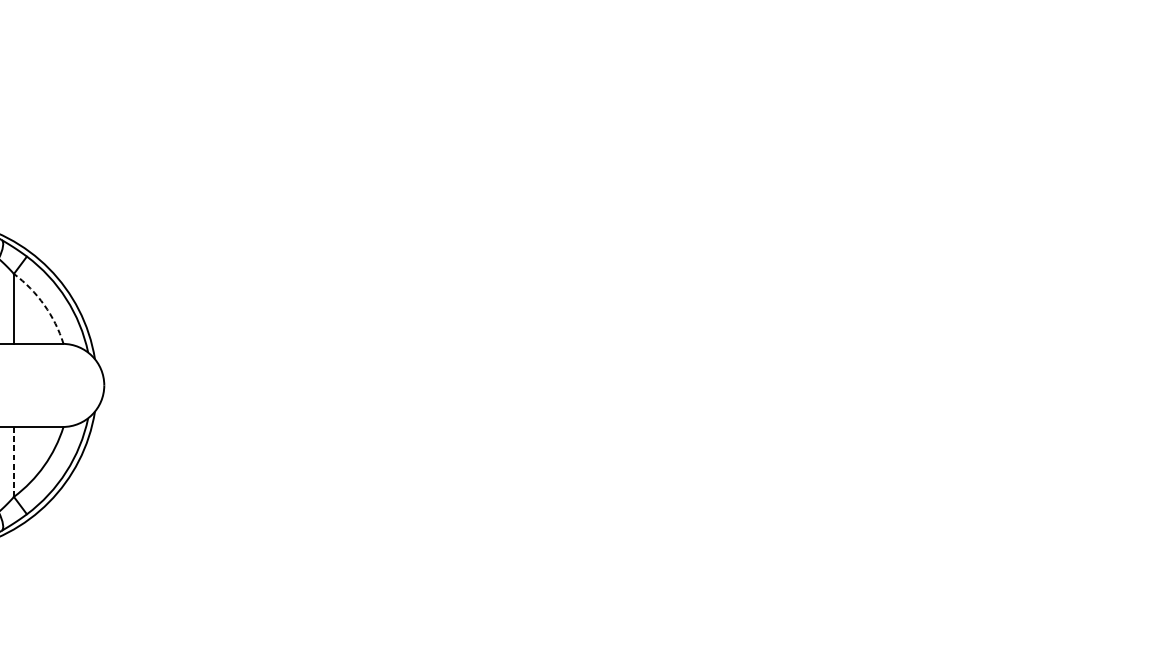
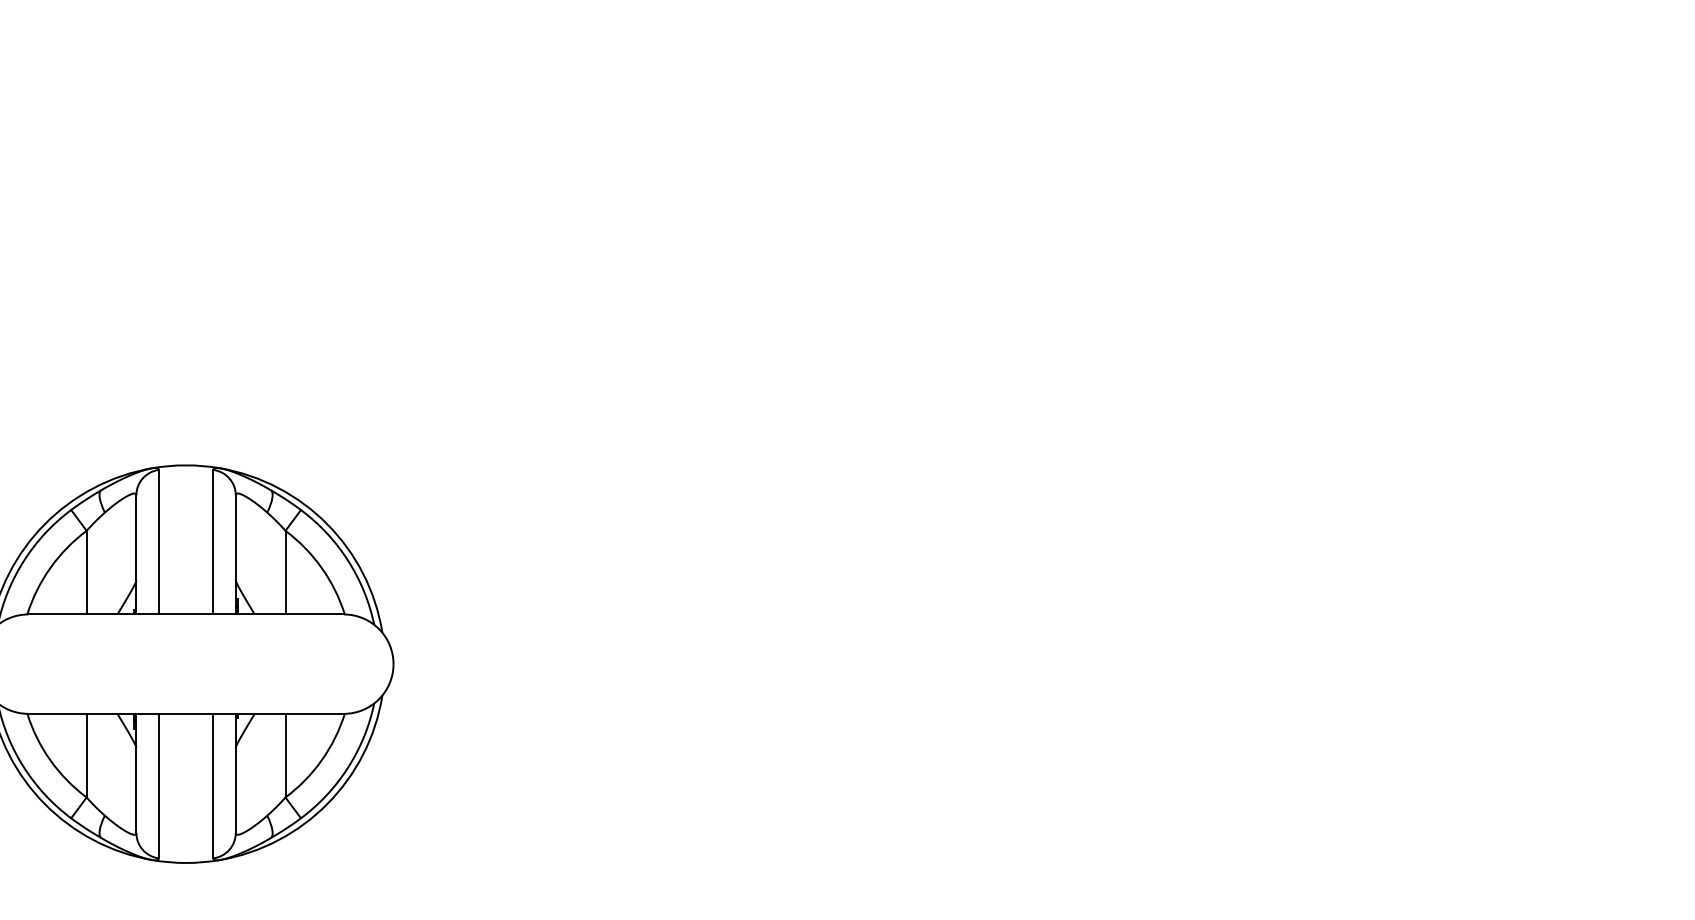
arc: (44, 304) -> (321, 567), dashed -> solid
line: (13, 461) -> (285, 755), dashed -> solid

